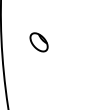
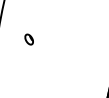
part: (38, 42) -> (28, 39), size x0.6

